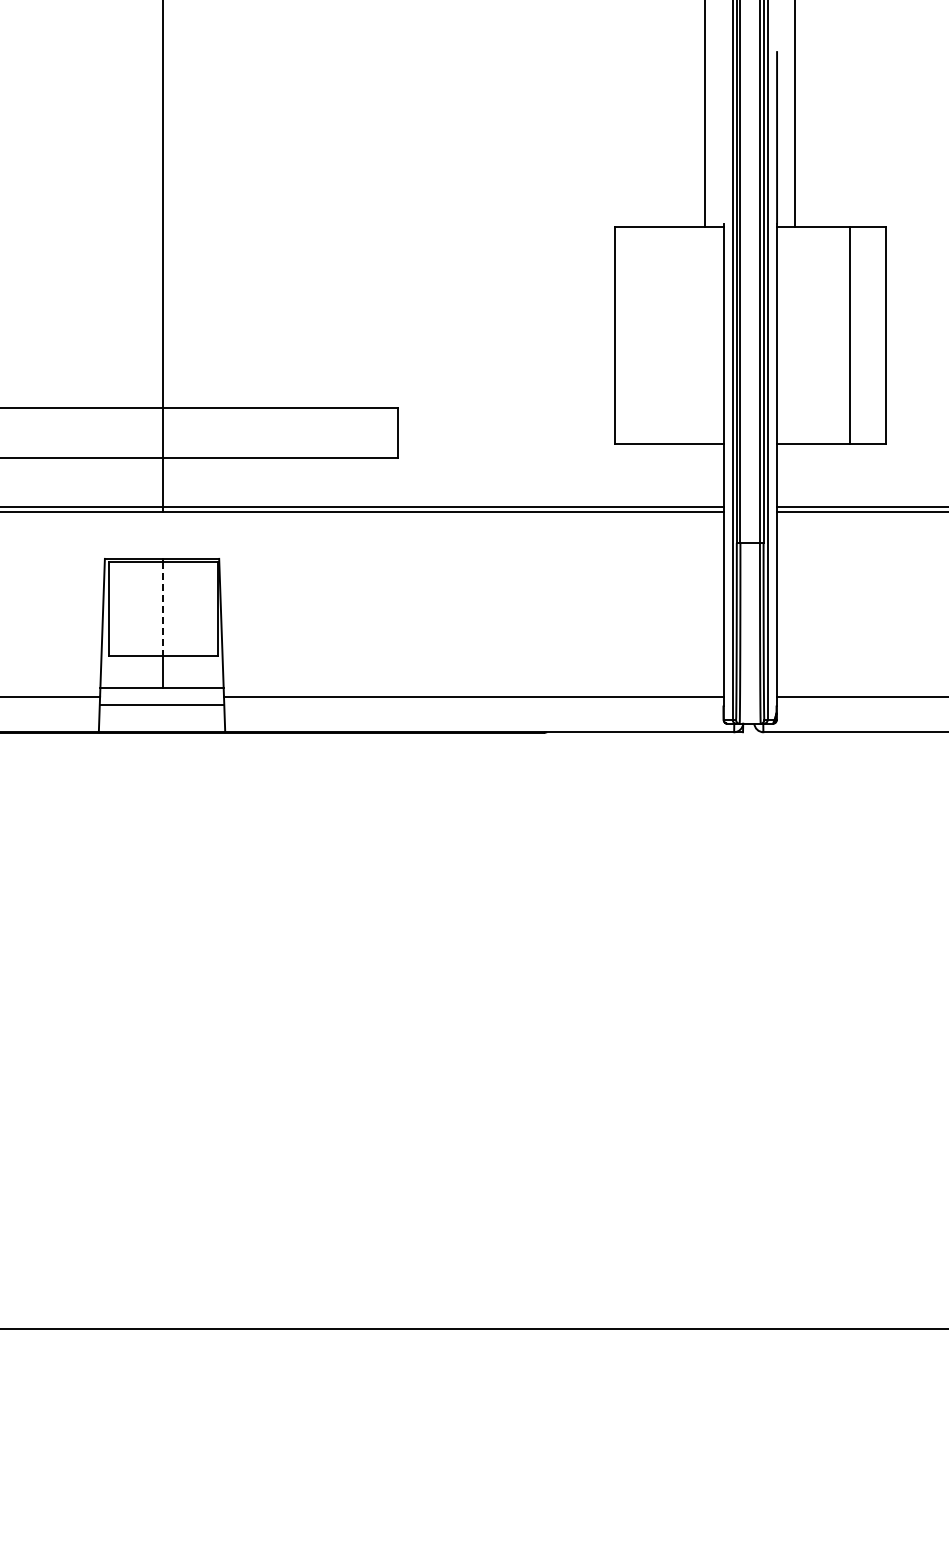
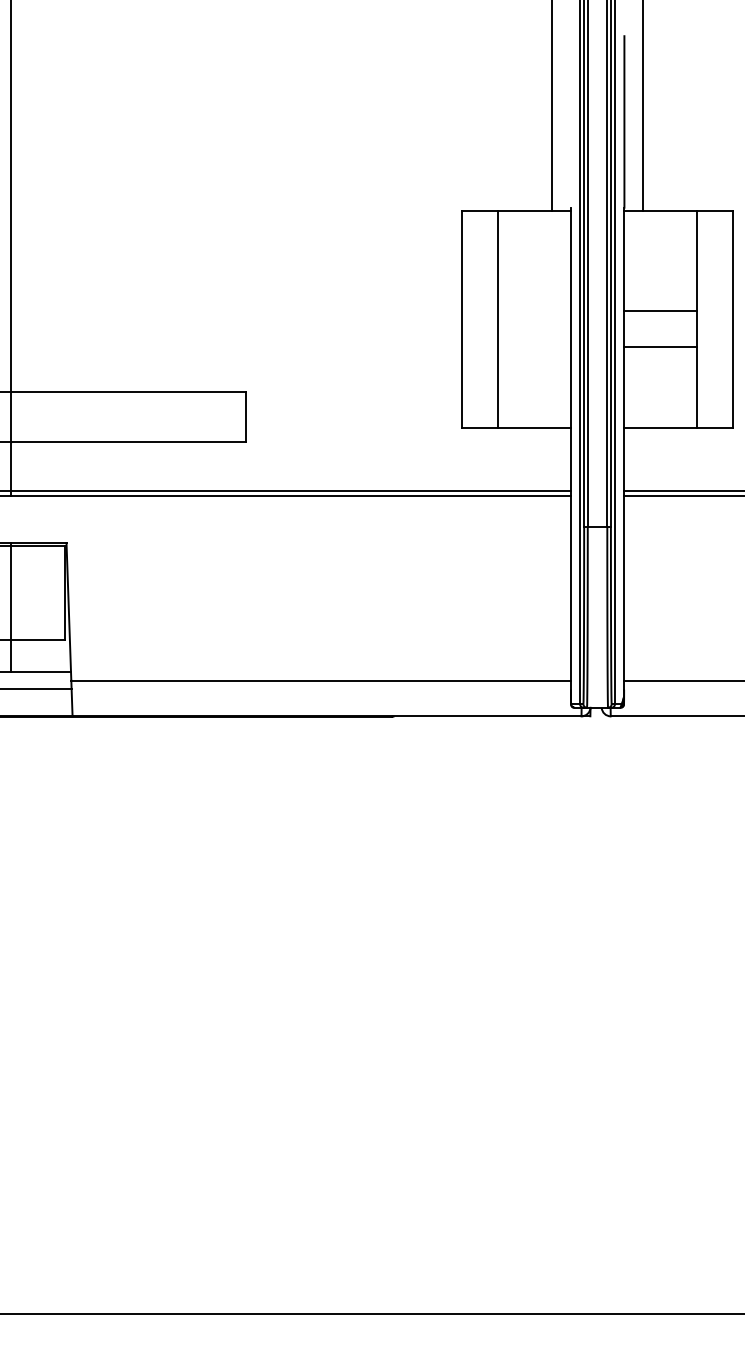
line: (812, 326) -> (659, 310), added
line: (650, 335) -> (497, 319), added
line: (812, 362) -> (659, 346), added
line: (163, 609) -> (10, 593), dashed -> solid

